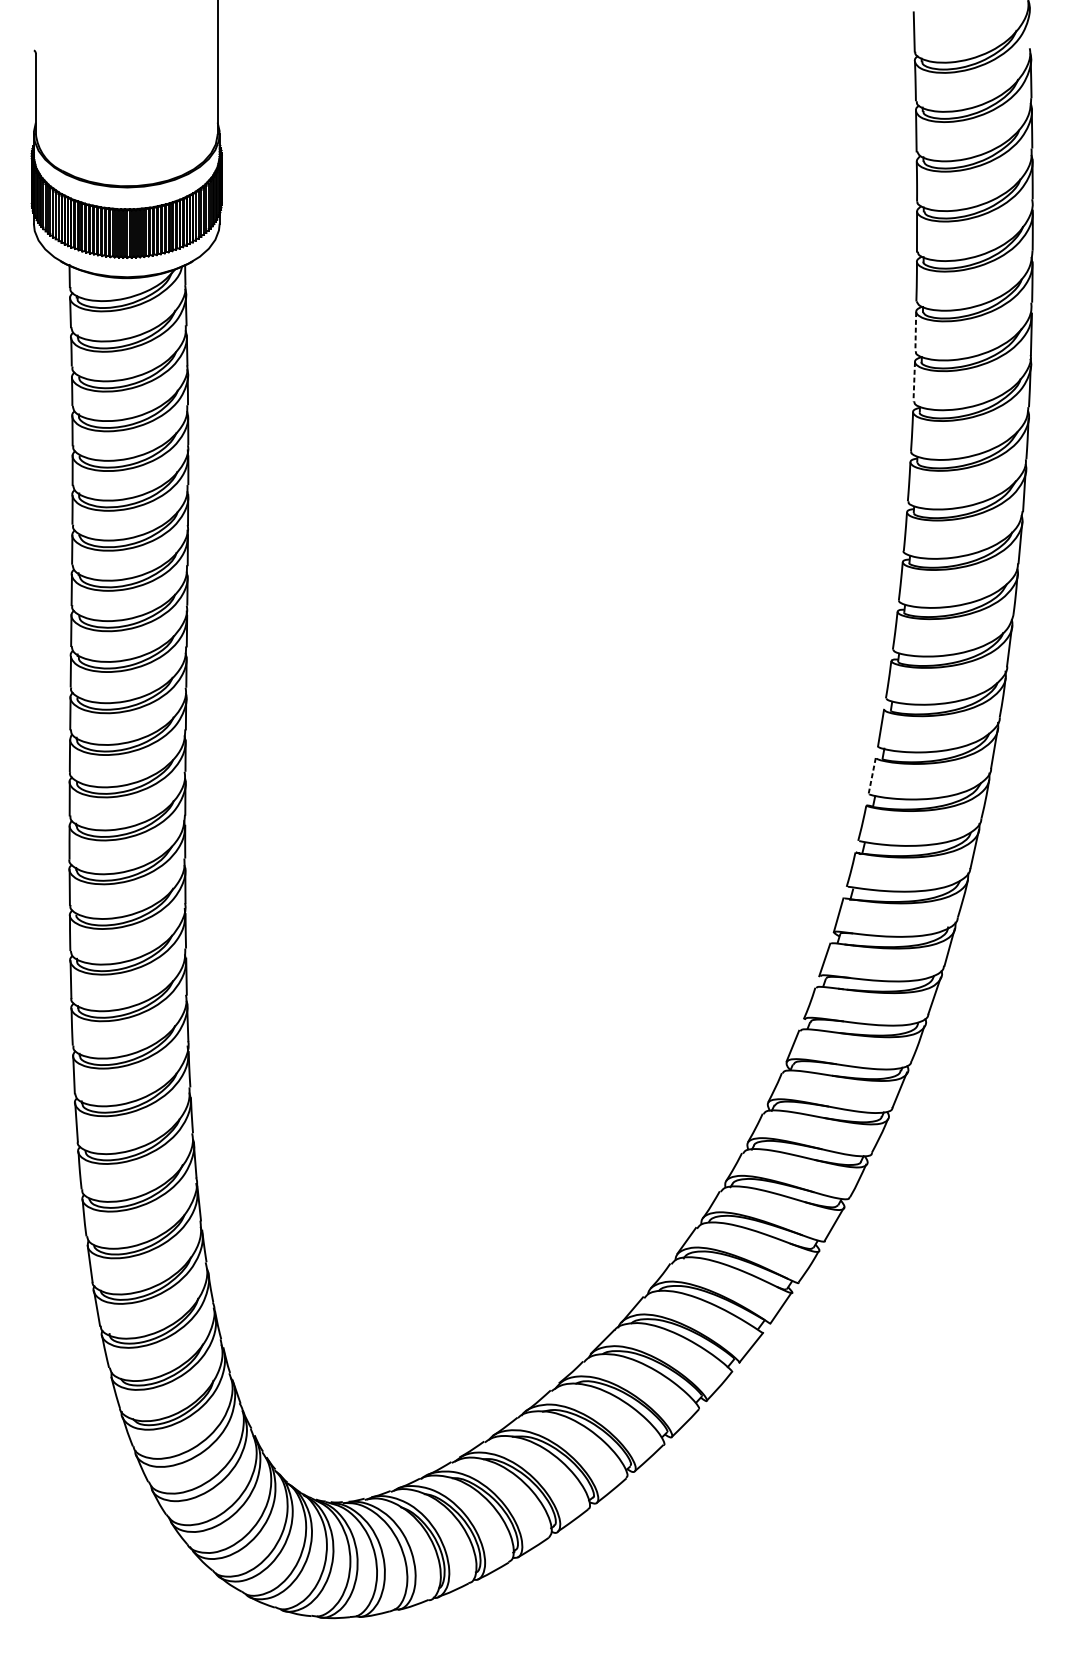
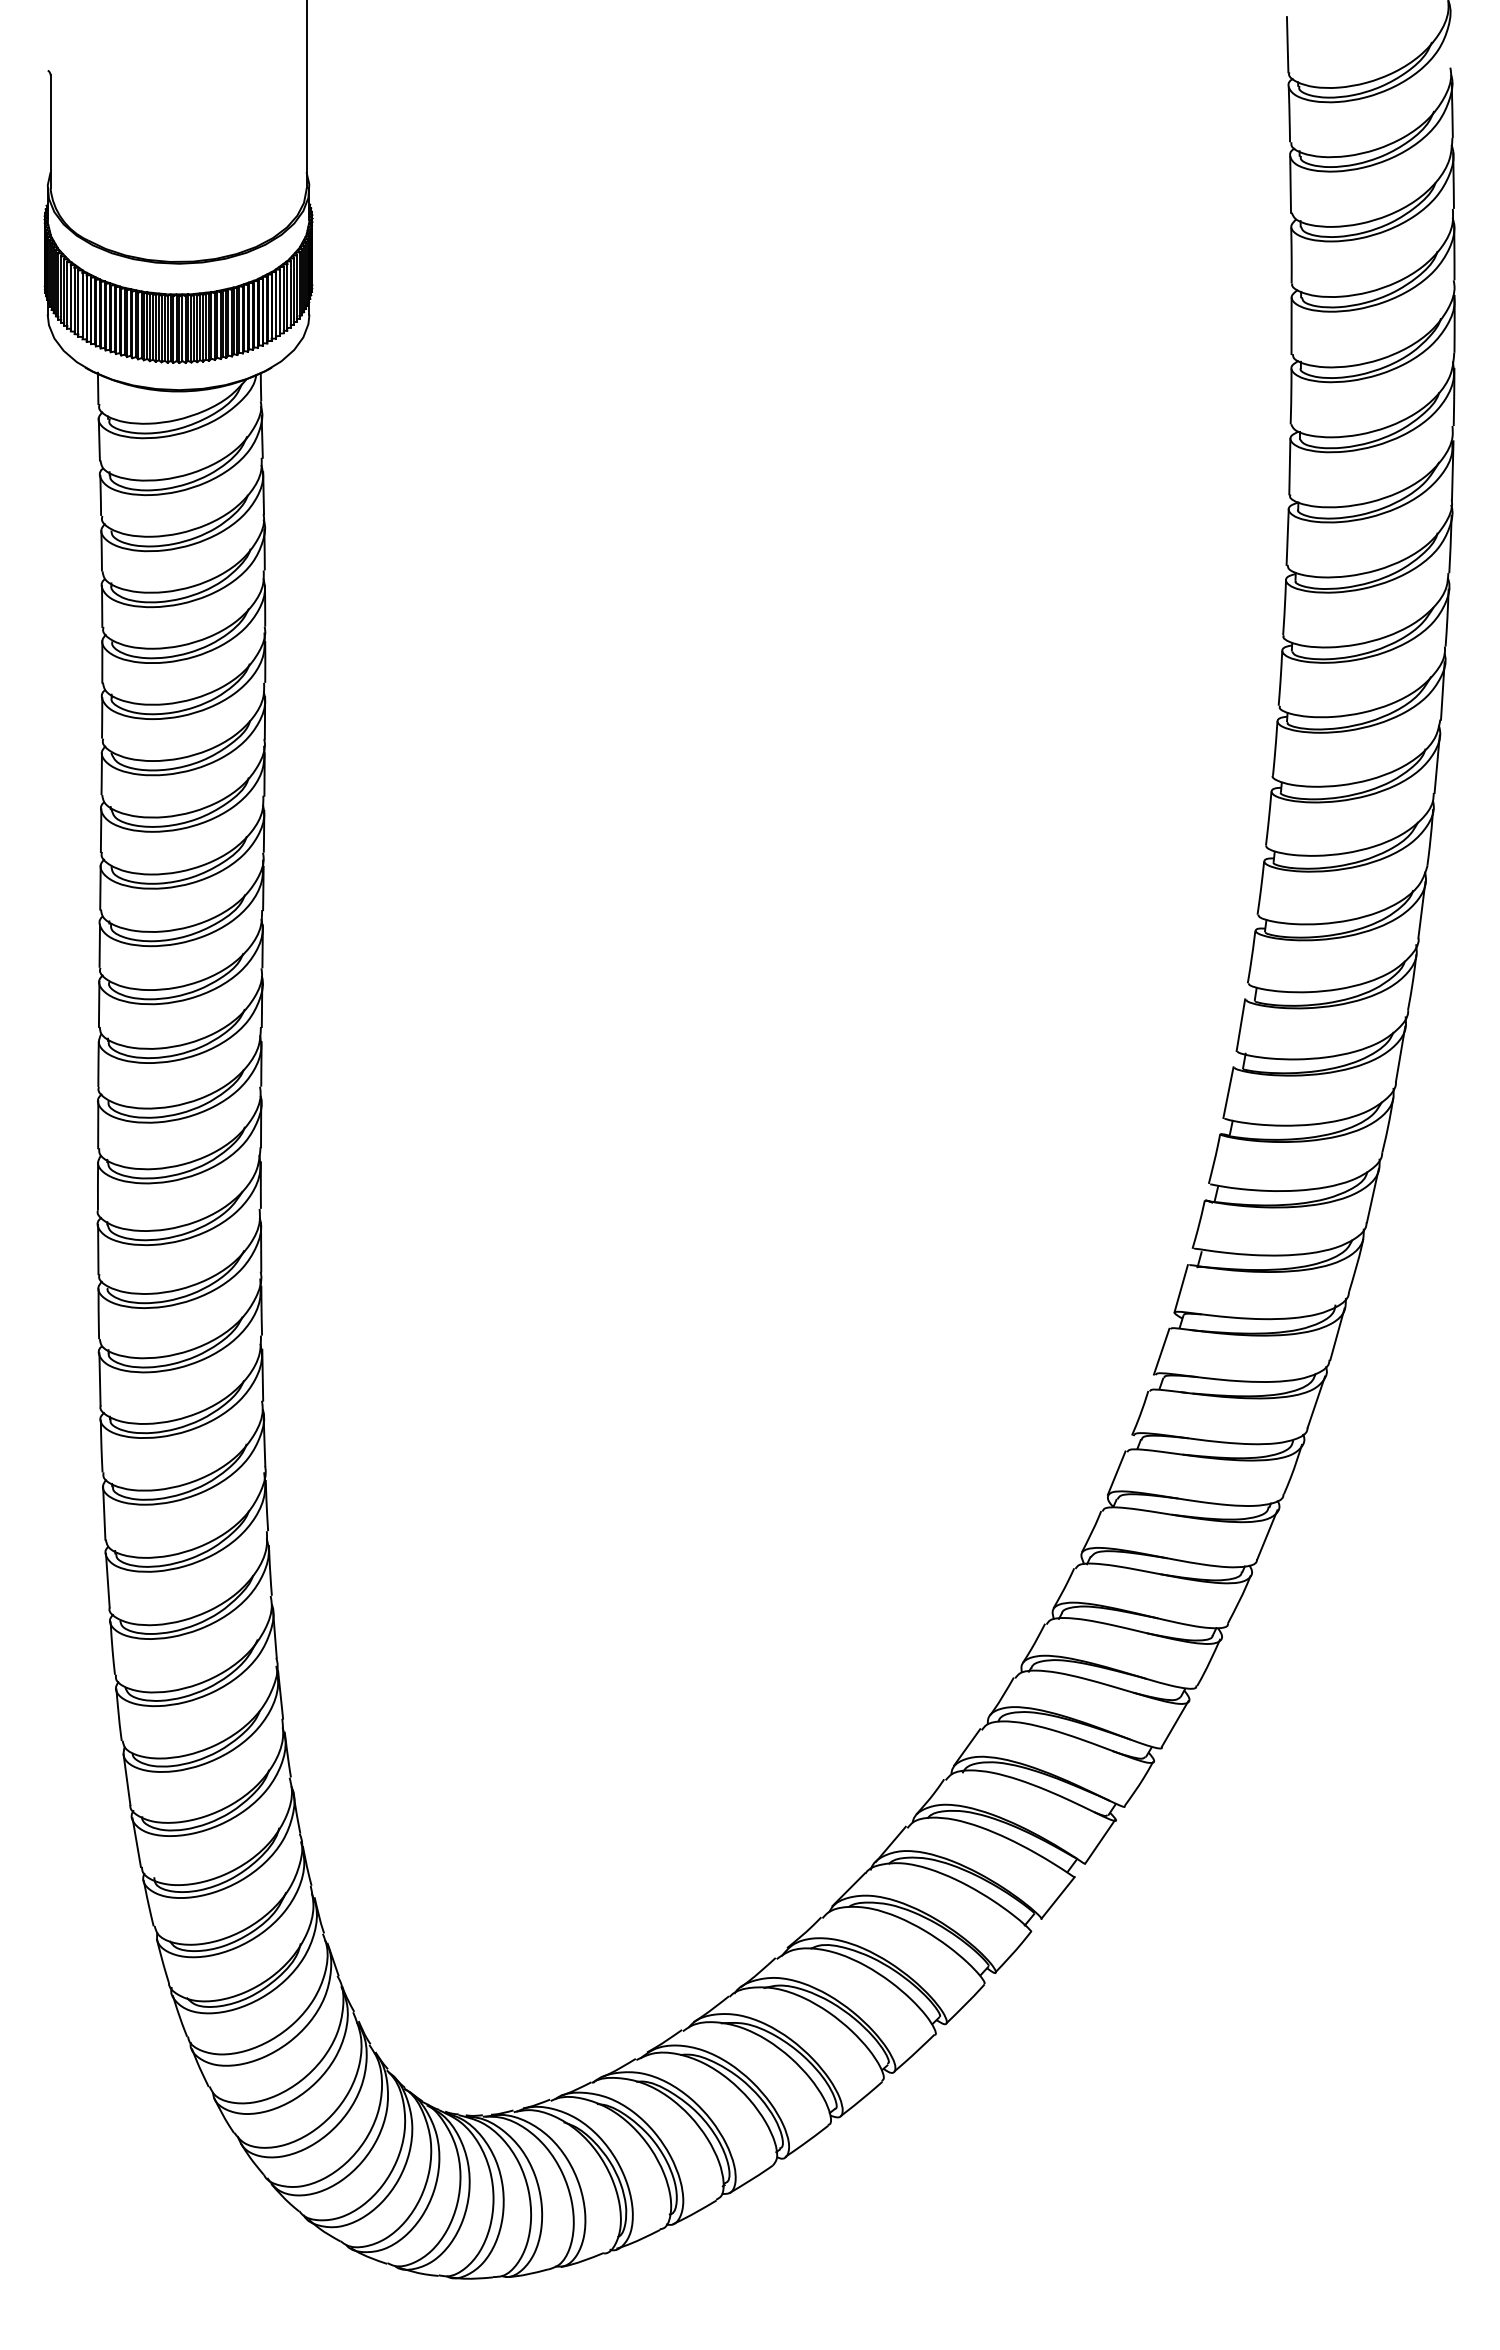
line: (915, 331) -> (1289, 466), dashed -> solid
line: (914, 381) -> (1287, 537), dashed -> solid
line: (872, 775) -> (1228, 1092), dashed -> solid

